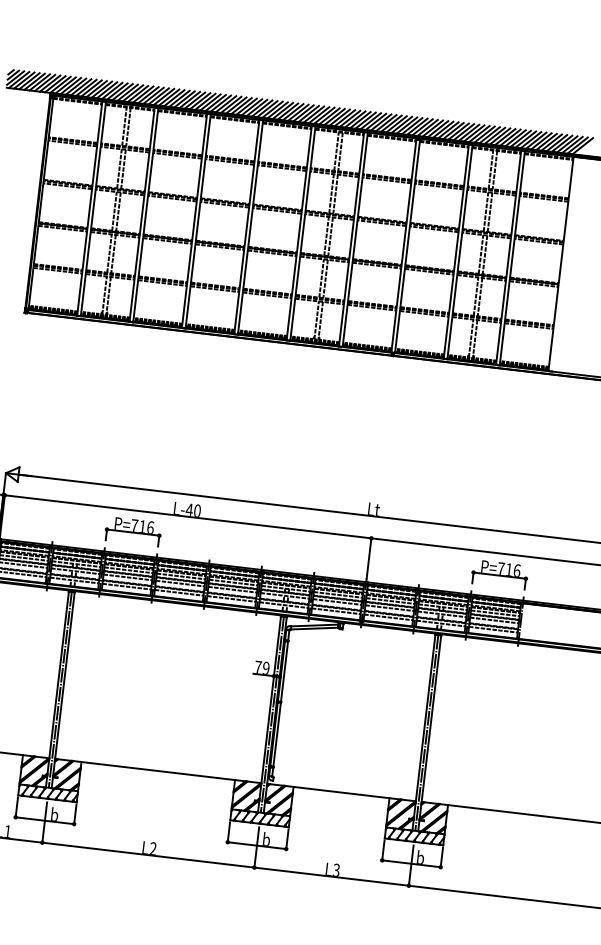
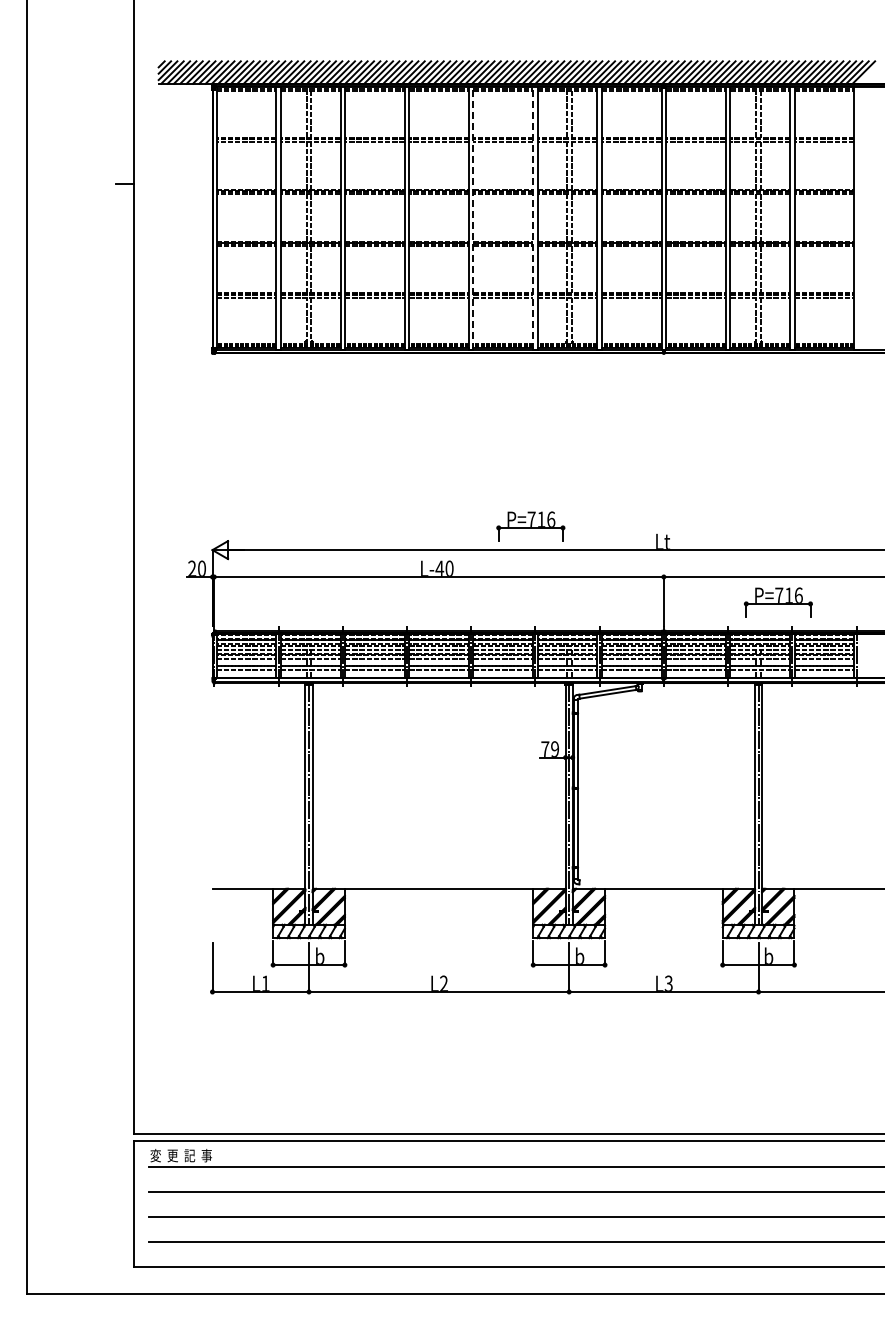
line: (250, 227) -> (473, 217), solid -> dashed
line: (299, 232) -> (533, 217), solid -> dashed
part: (133, 531) -> (530, 526), moved
part: (499, 574) -> (778, 602), moved

